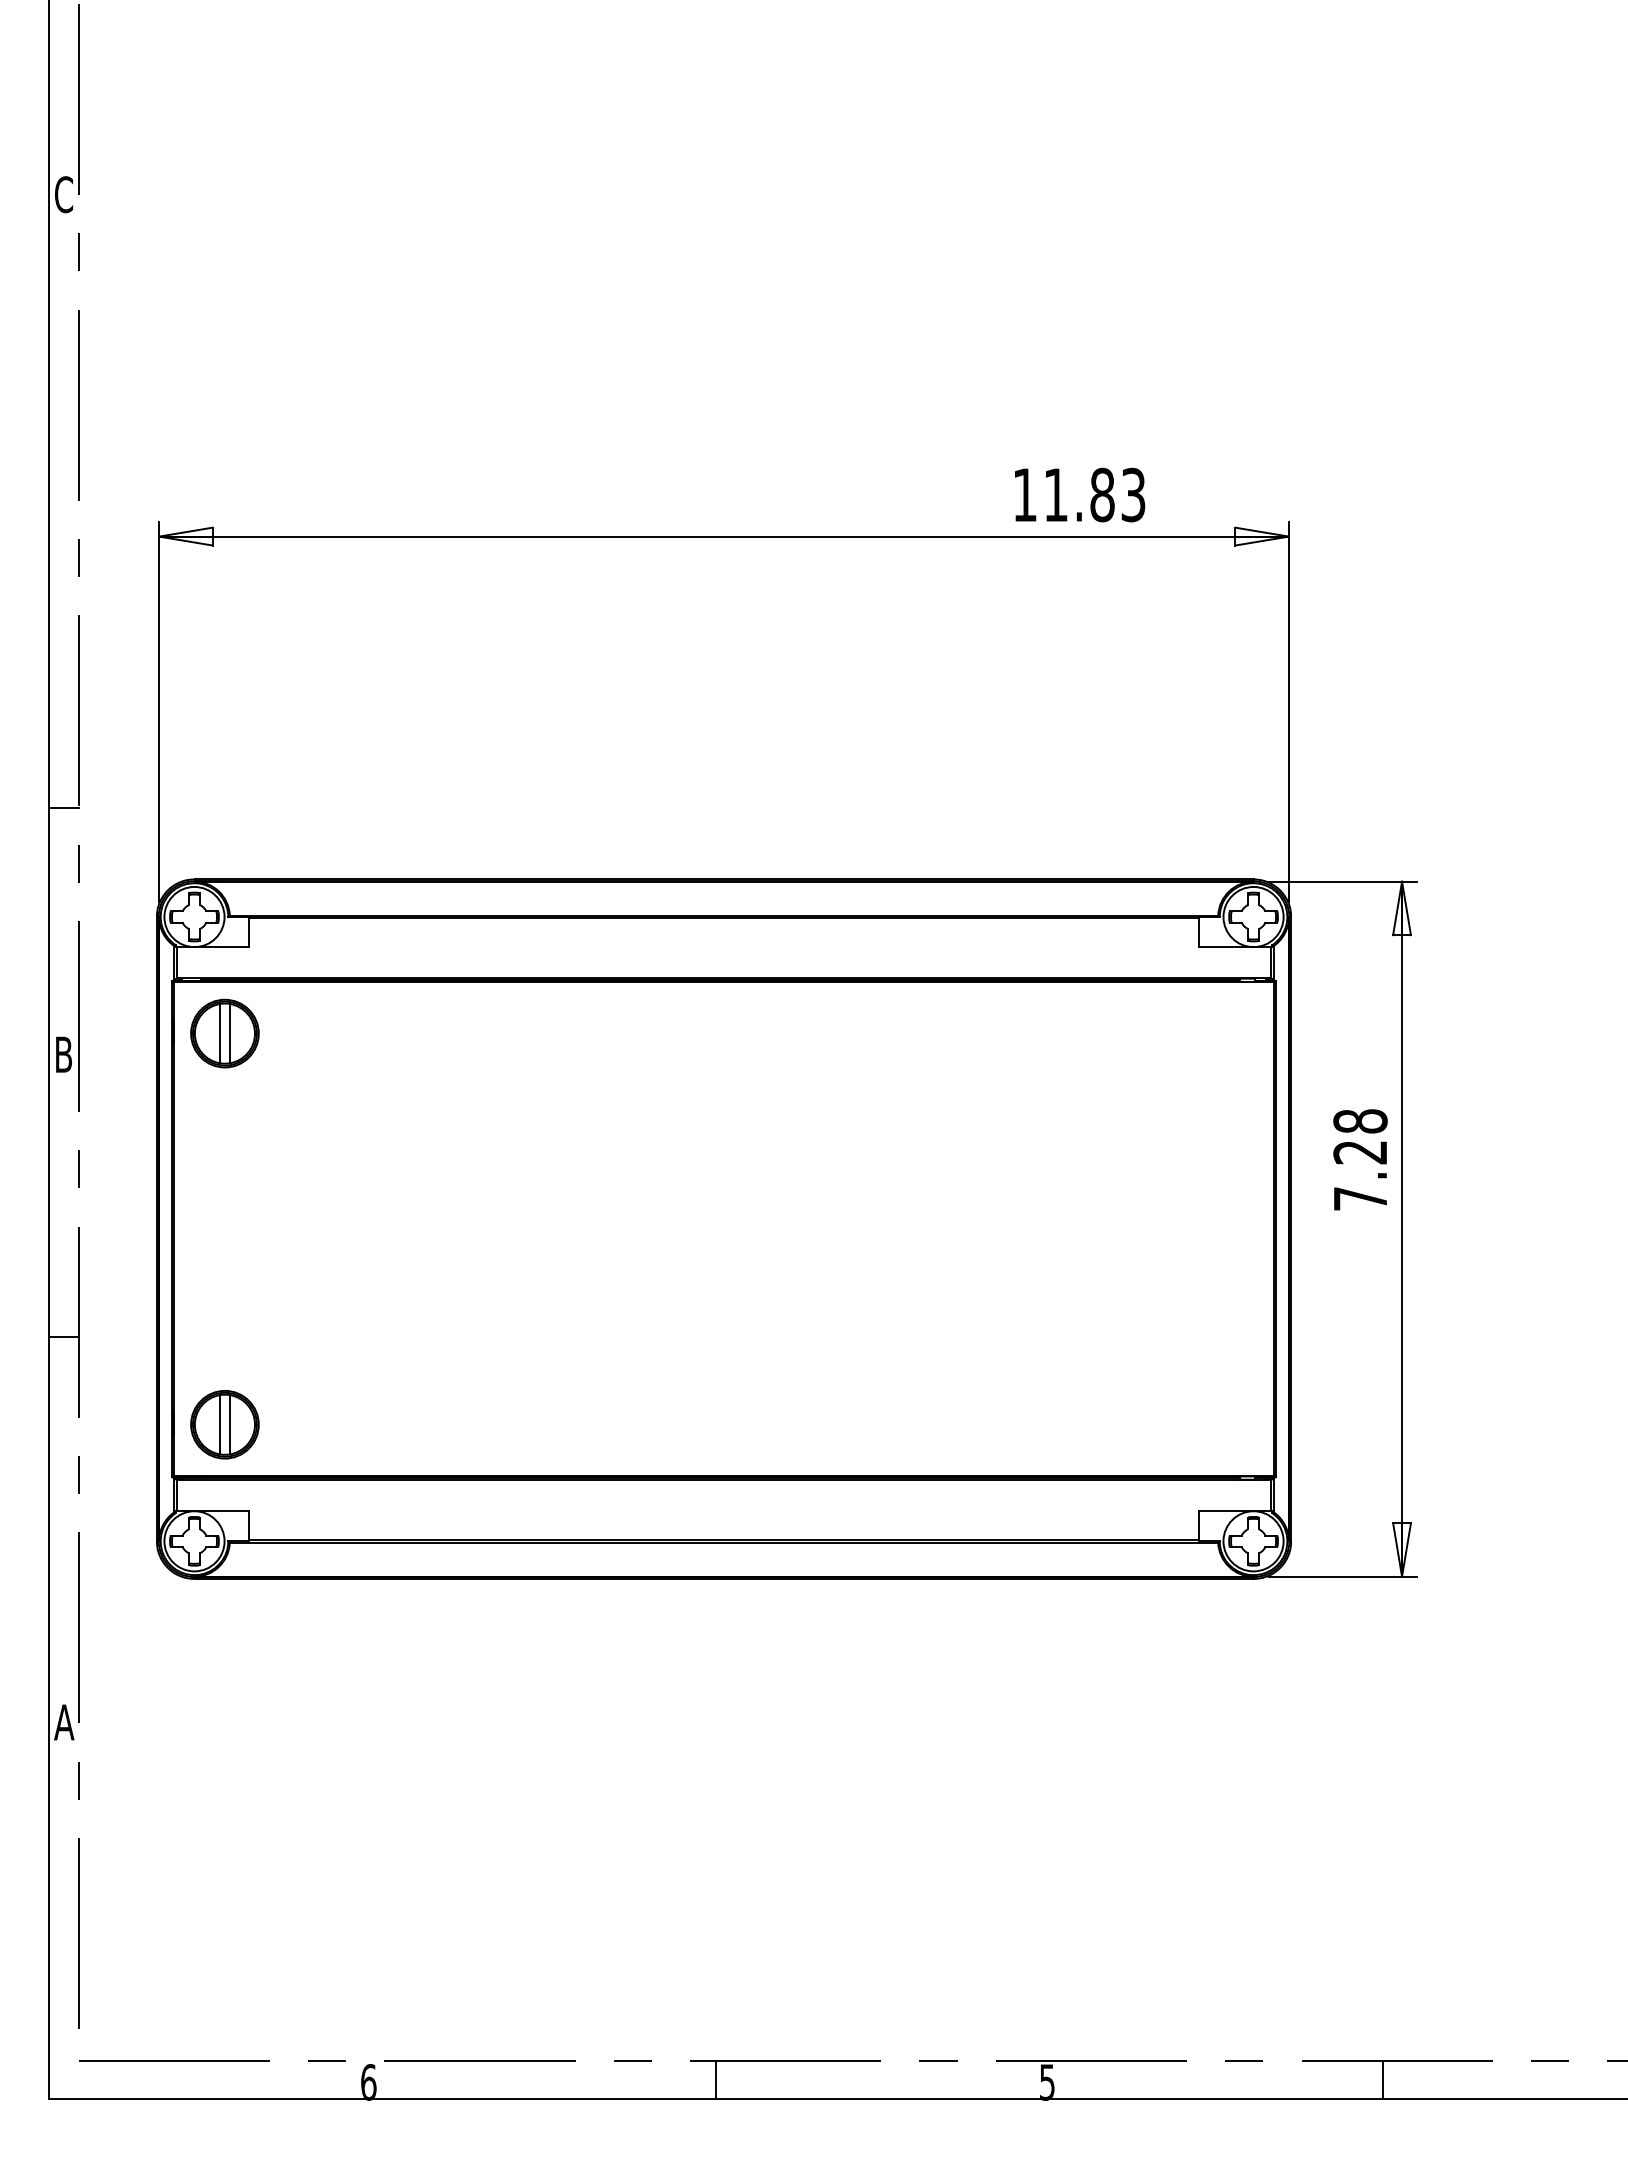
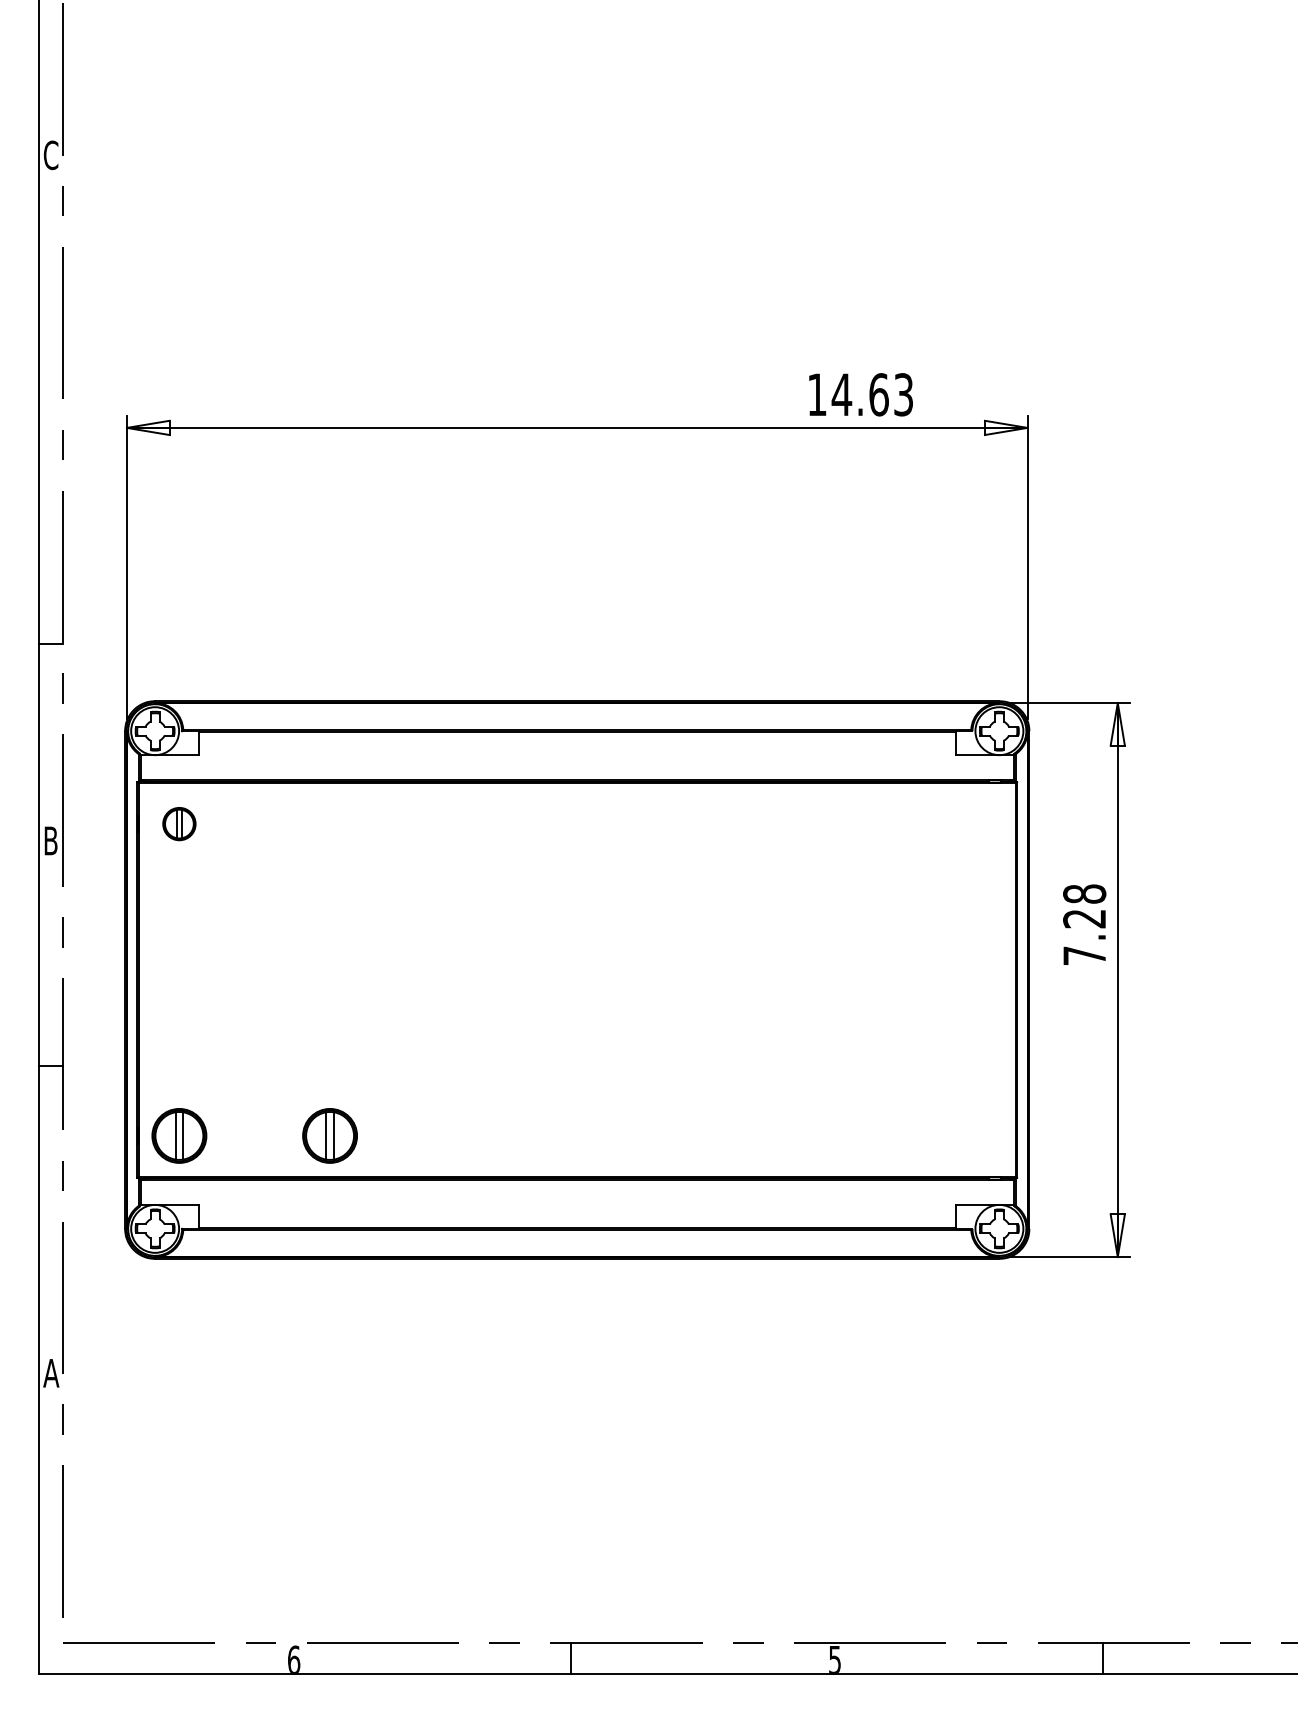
text: (1078, 494) -> (859, 394), 11.83 -> 14.63
part: (224, 1033) -> (179, 824), size x0.6
part: (413, 1424) -> (329, 1135), added

